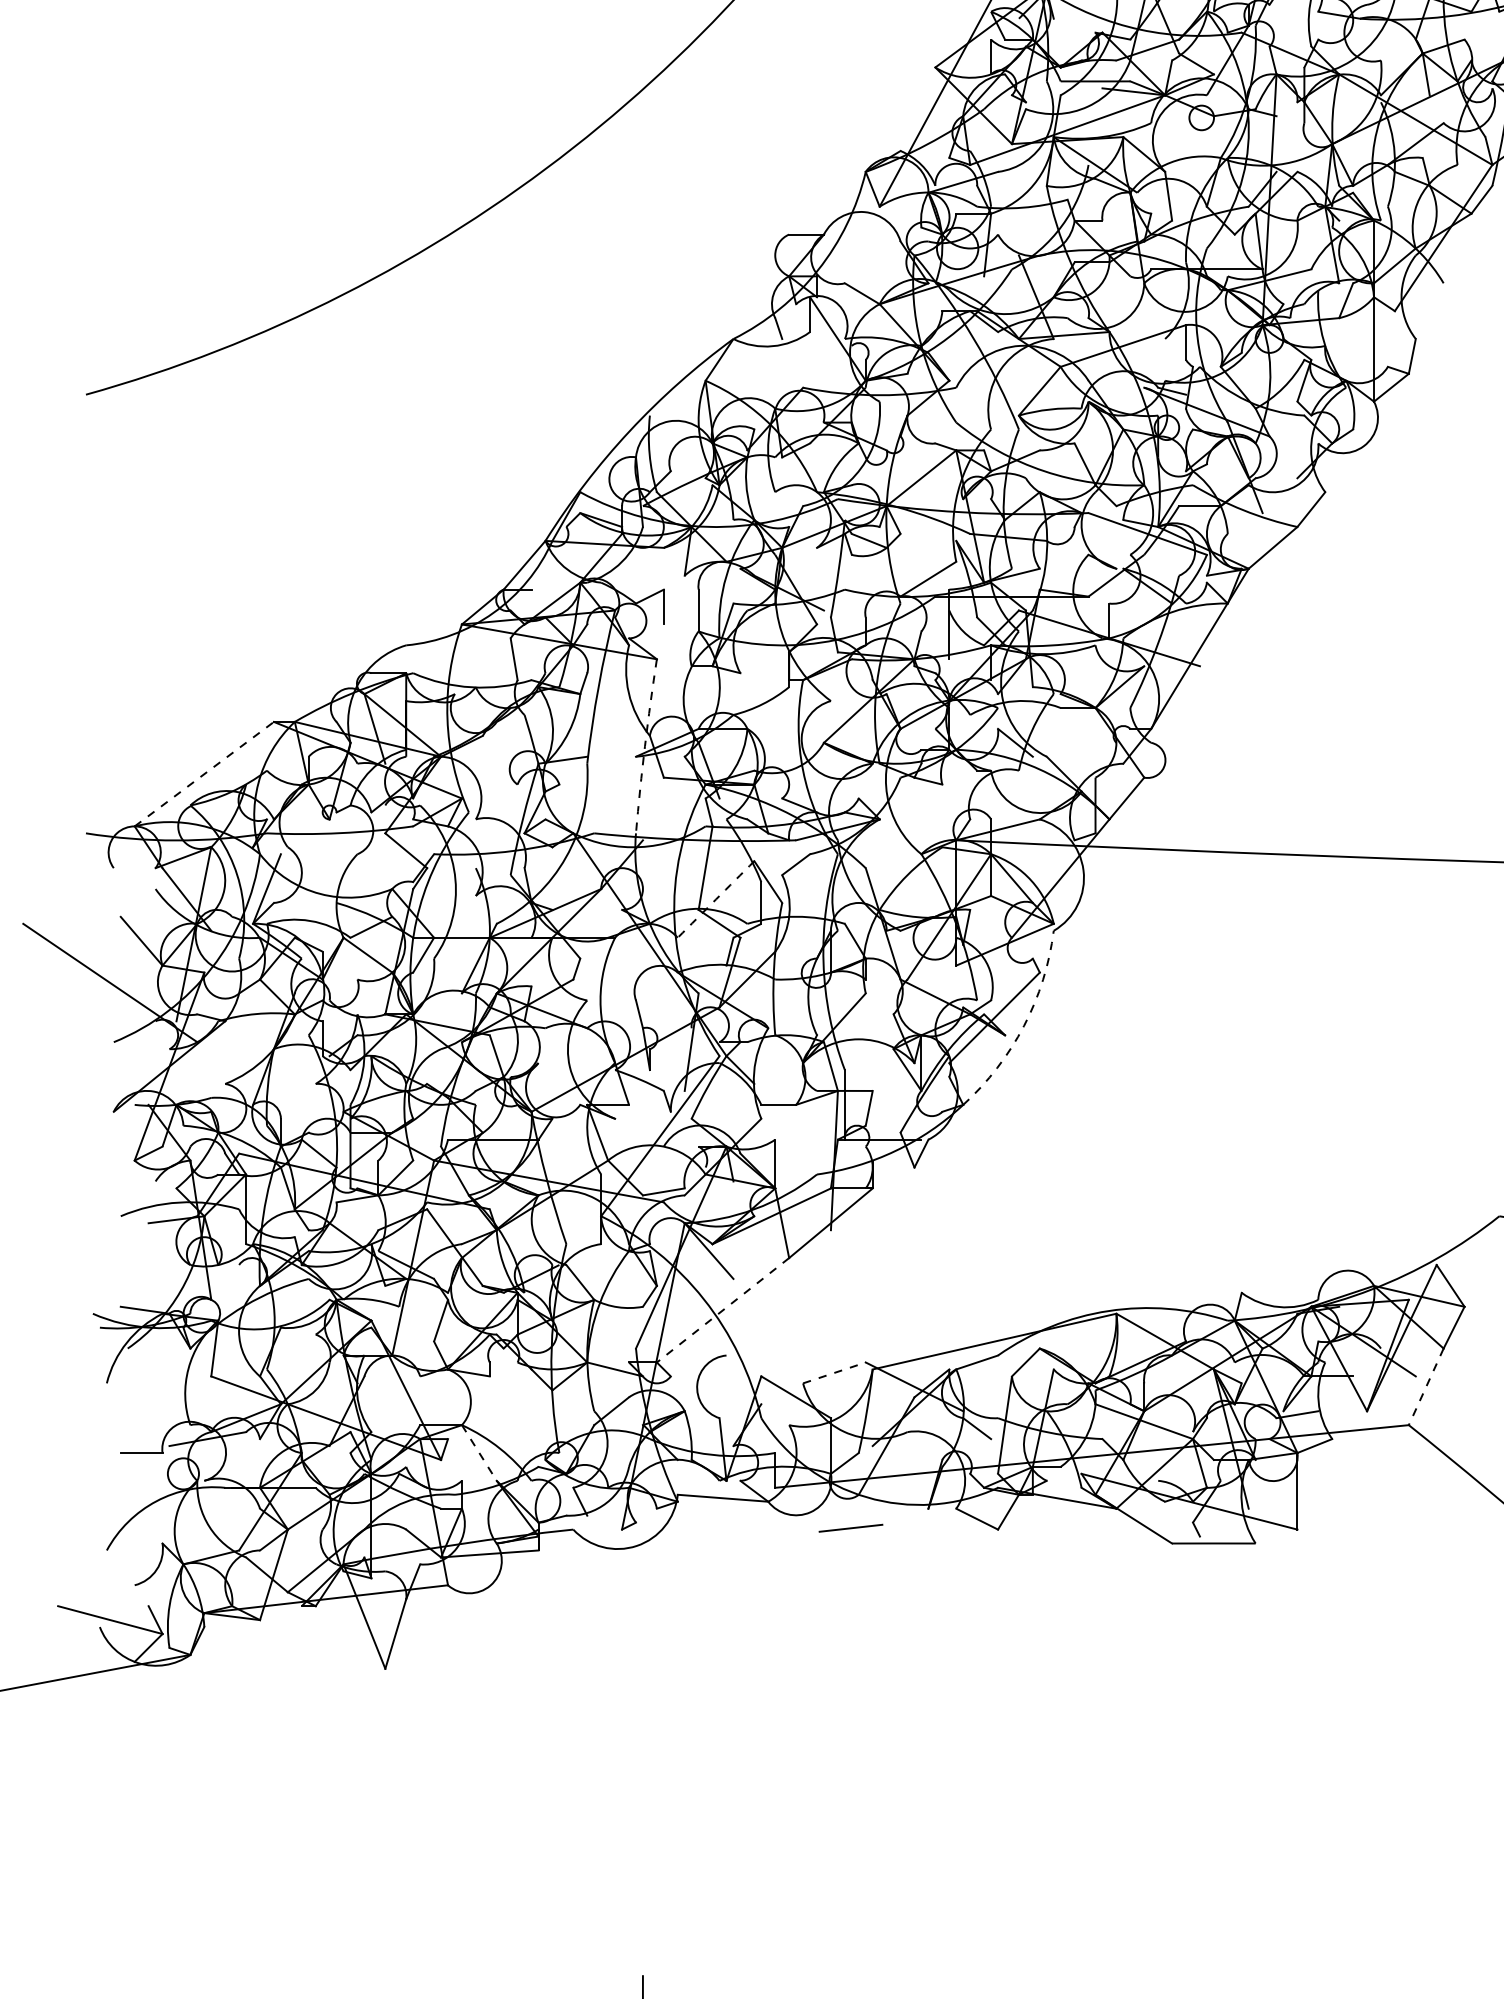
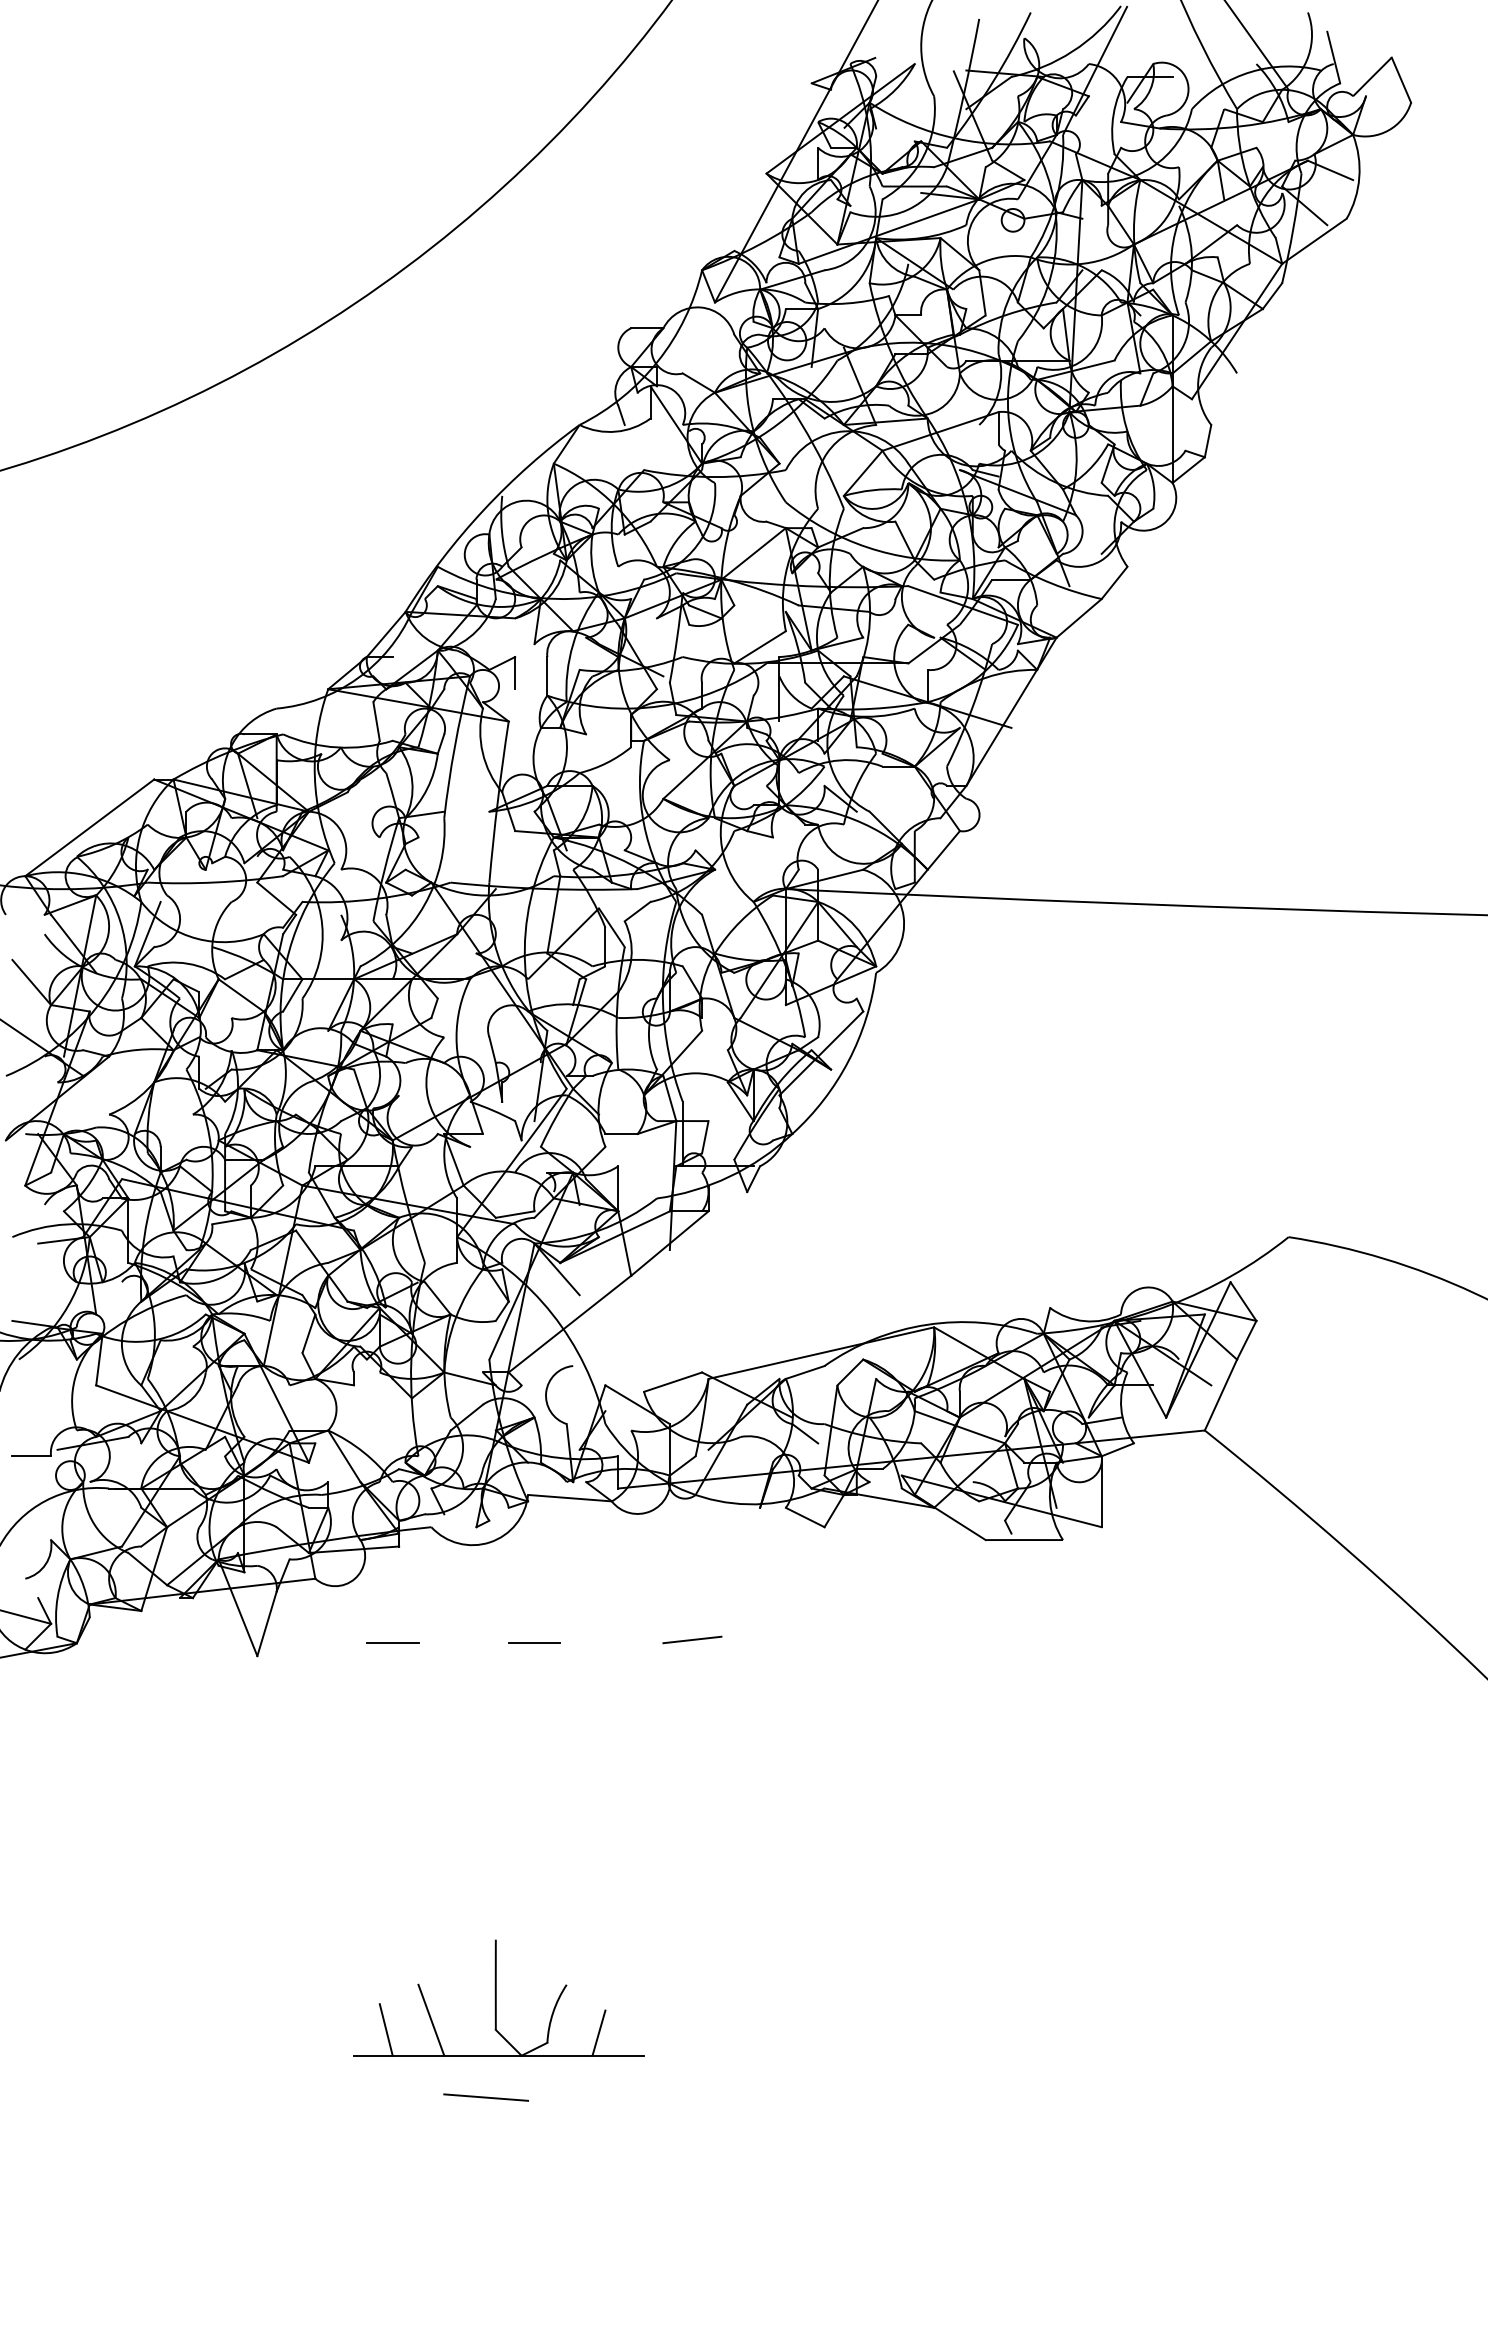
arc: (644, 745) -> (497, 801), dashed -> solid
line: (204, 773) -> (89, 827), dashed -> solid
arc: (716, 899) -> (563, 943), dashed -> solid
arc: (1023, 1025) -> (848, 1060), dashed -> solid
line: (722, 1310) -> (569, 1324), dashed -> solid
line: (834, 1373) -> (673, 1382), dashed -> solid
line: (1425, 1387) -> (1220, 1395), dashed -> solid
line: (479, 1453) -> (344, 1456), dashed -> solid
line: (851, 1527) -> (692, 1639), moved
line: (531, 1655) -> (392, 1643), added
line: (684, 1655) -> (534, 1643), added

